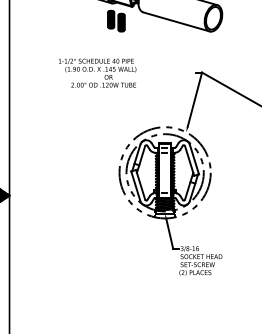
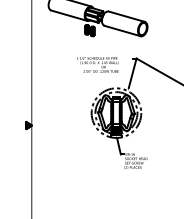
text: (97, 72) -> (97, 64), moved

